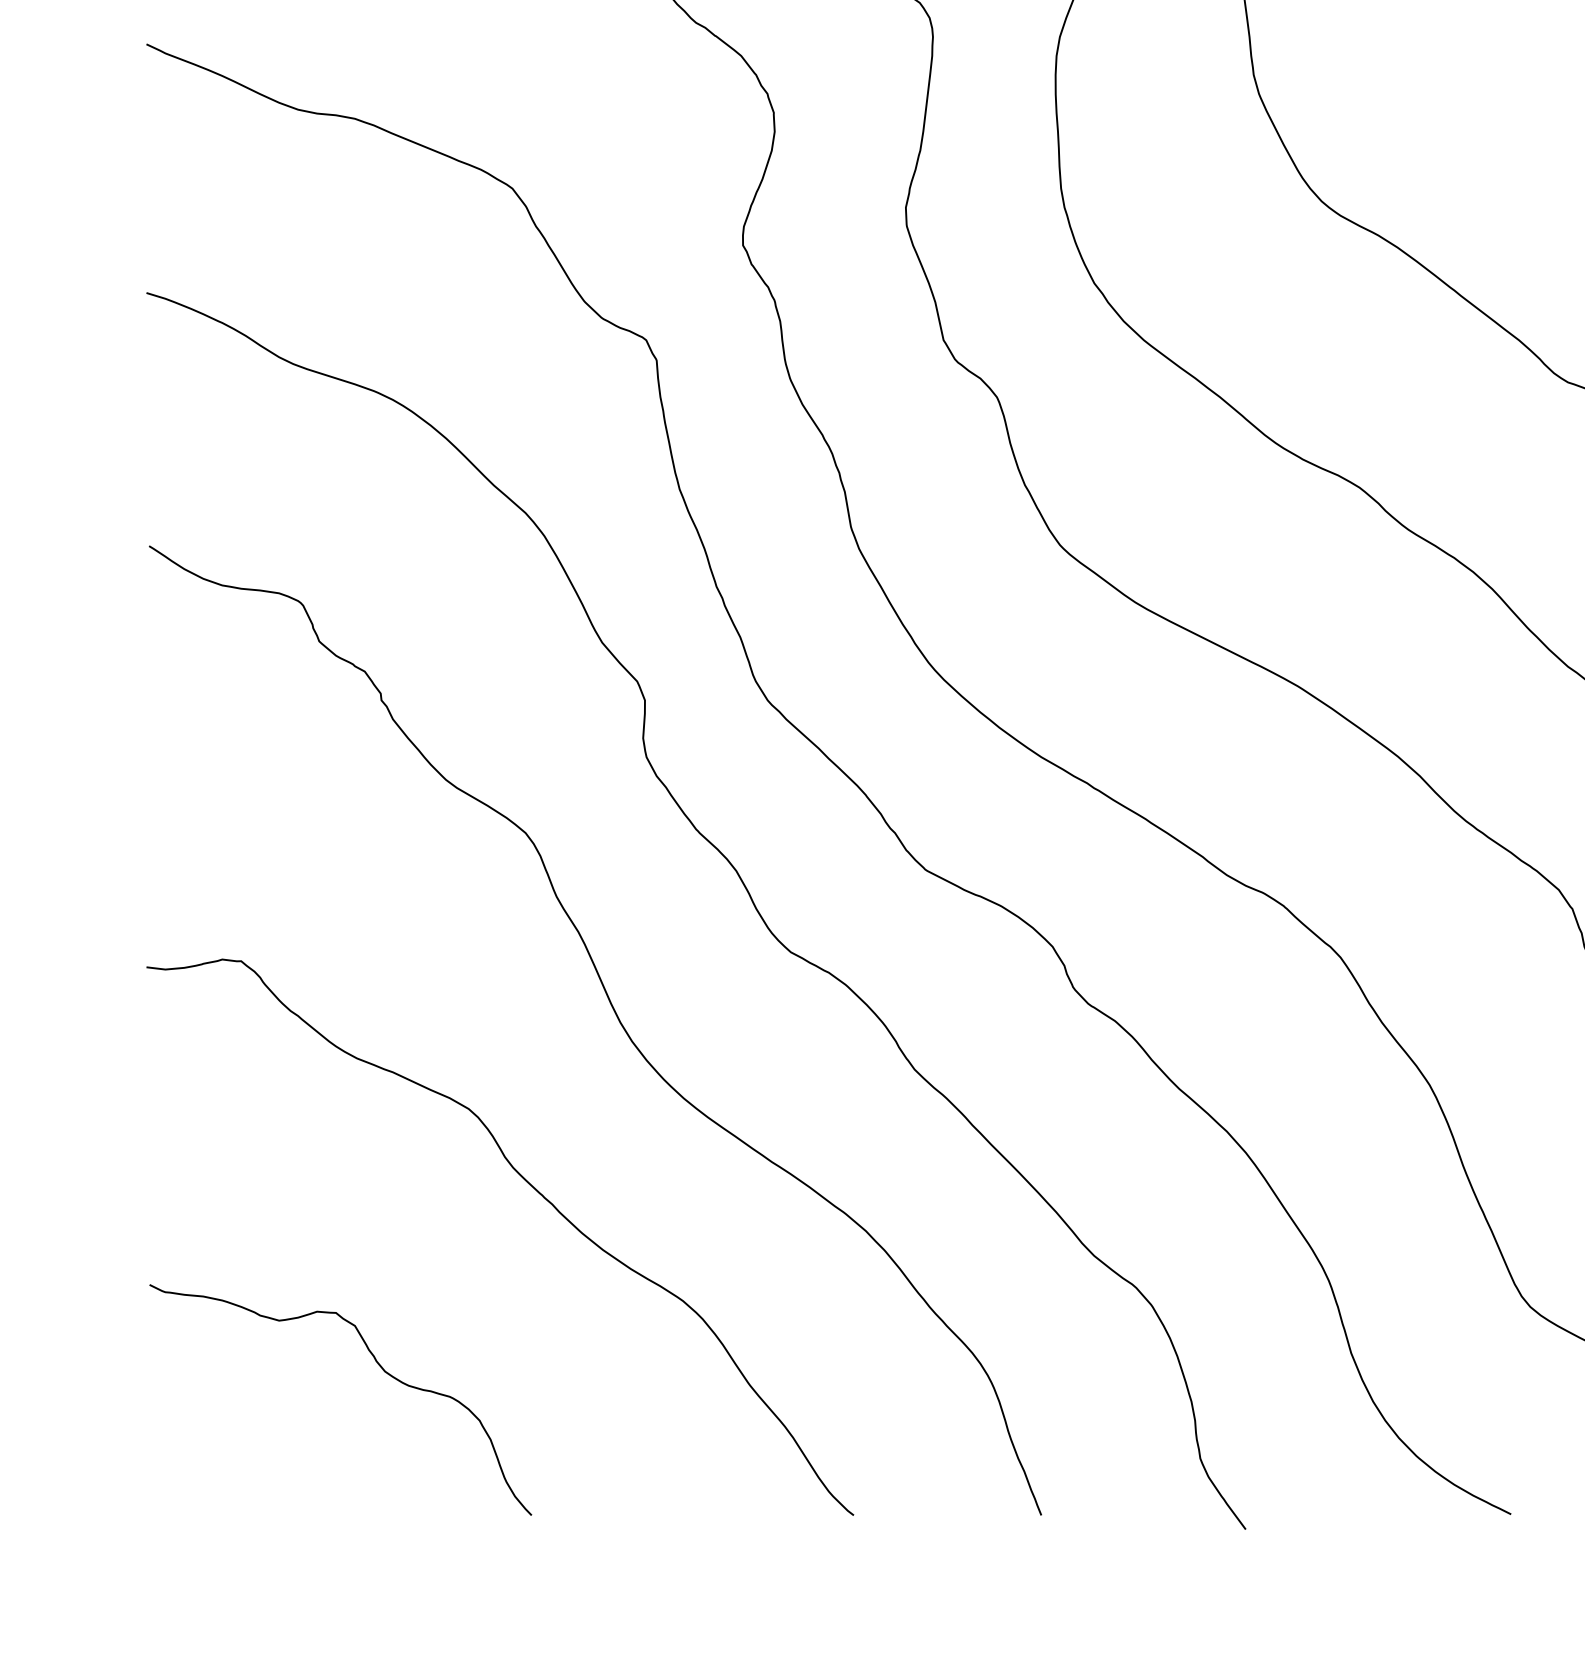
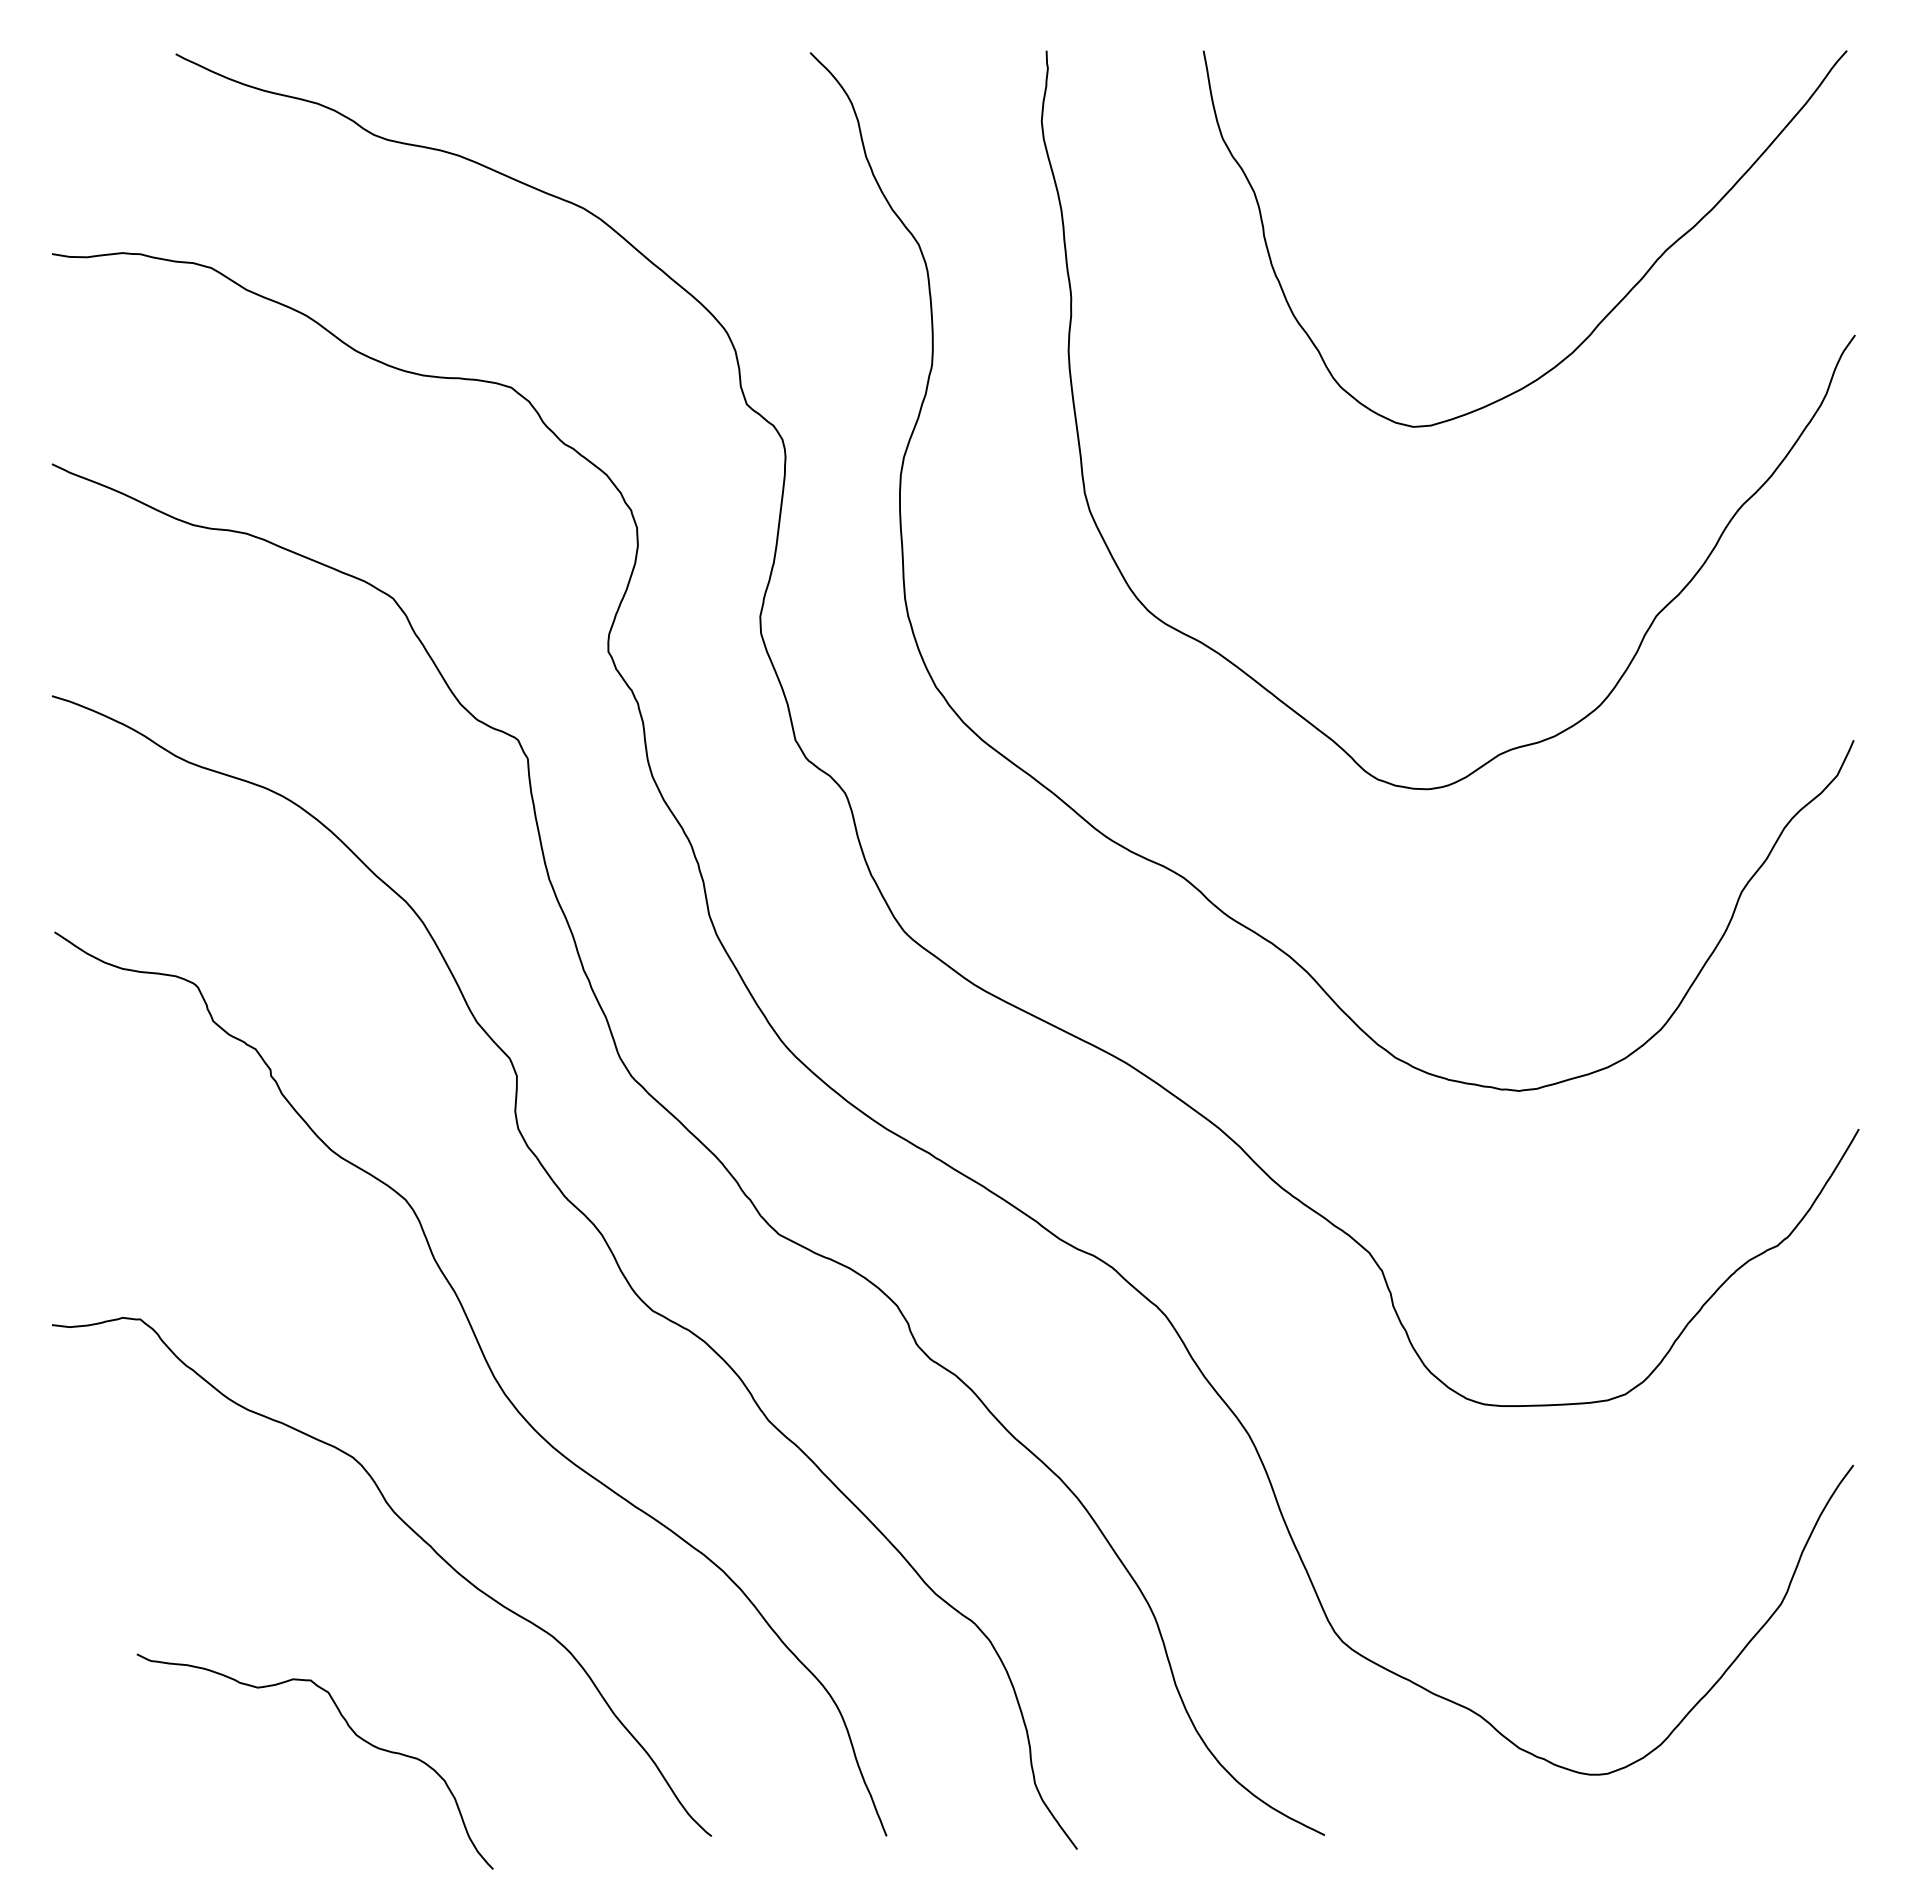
curve: (381, 1369) -> (353, 1733), moved

